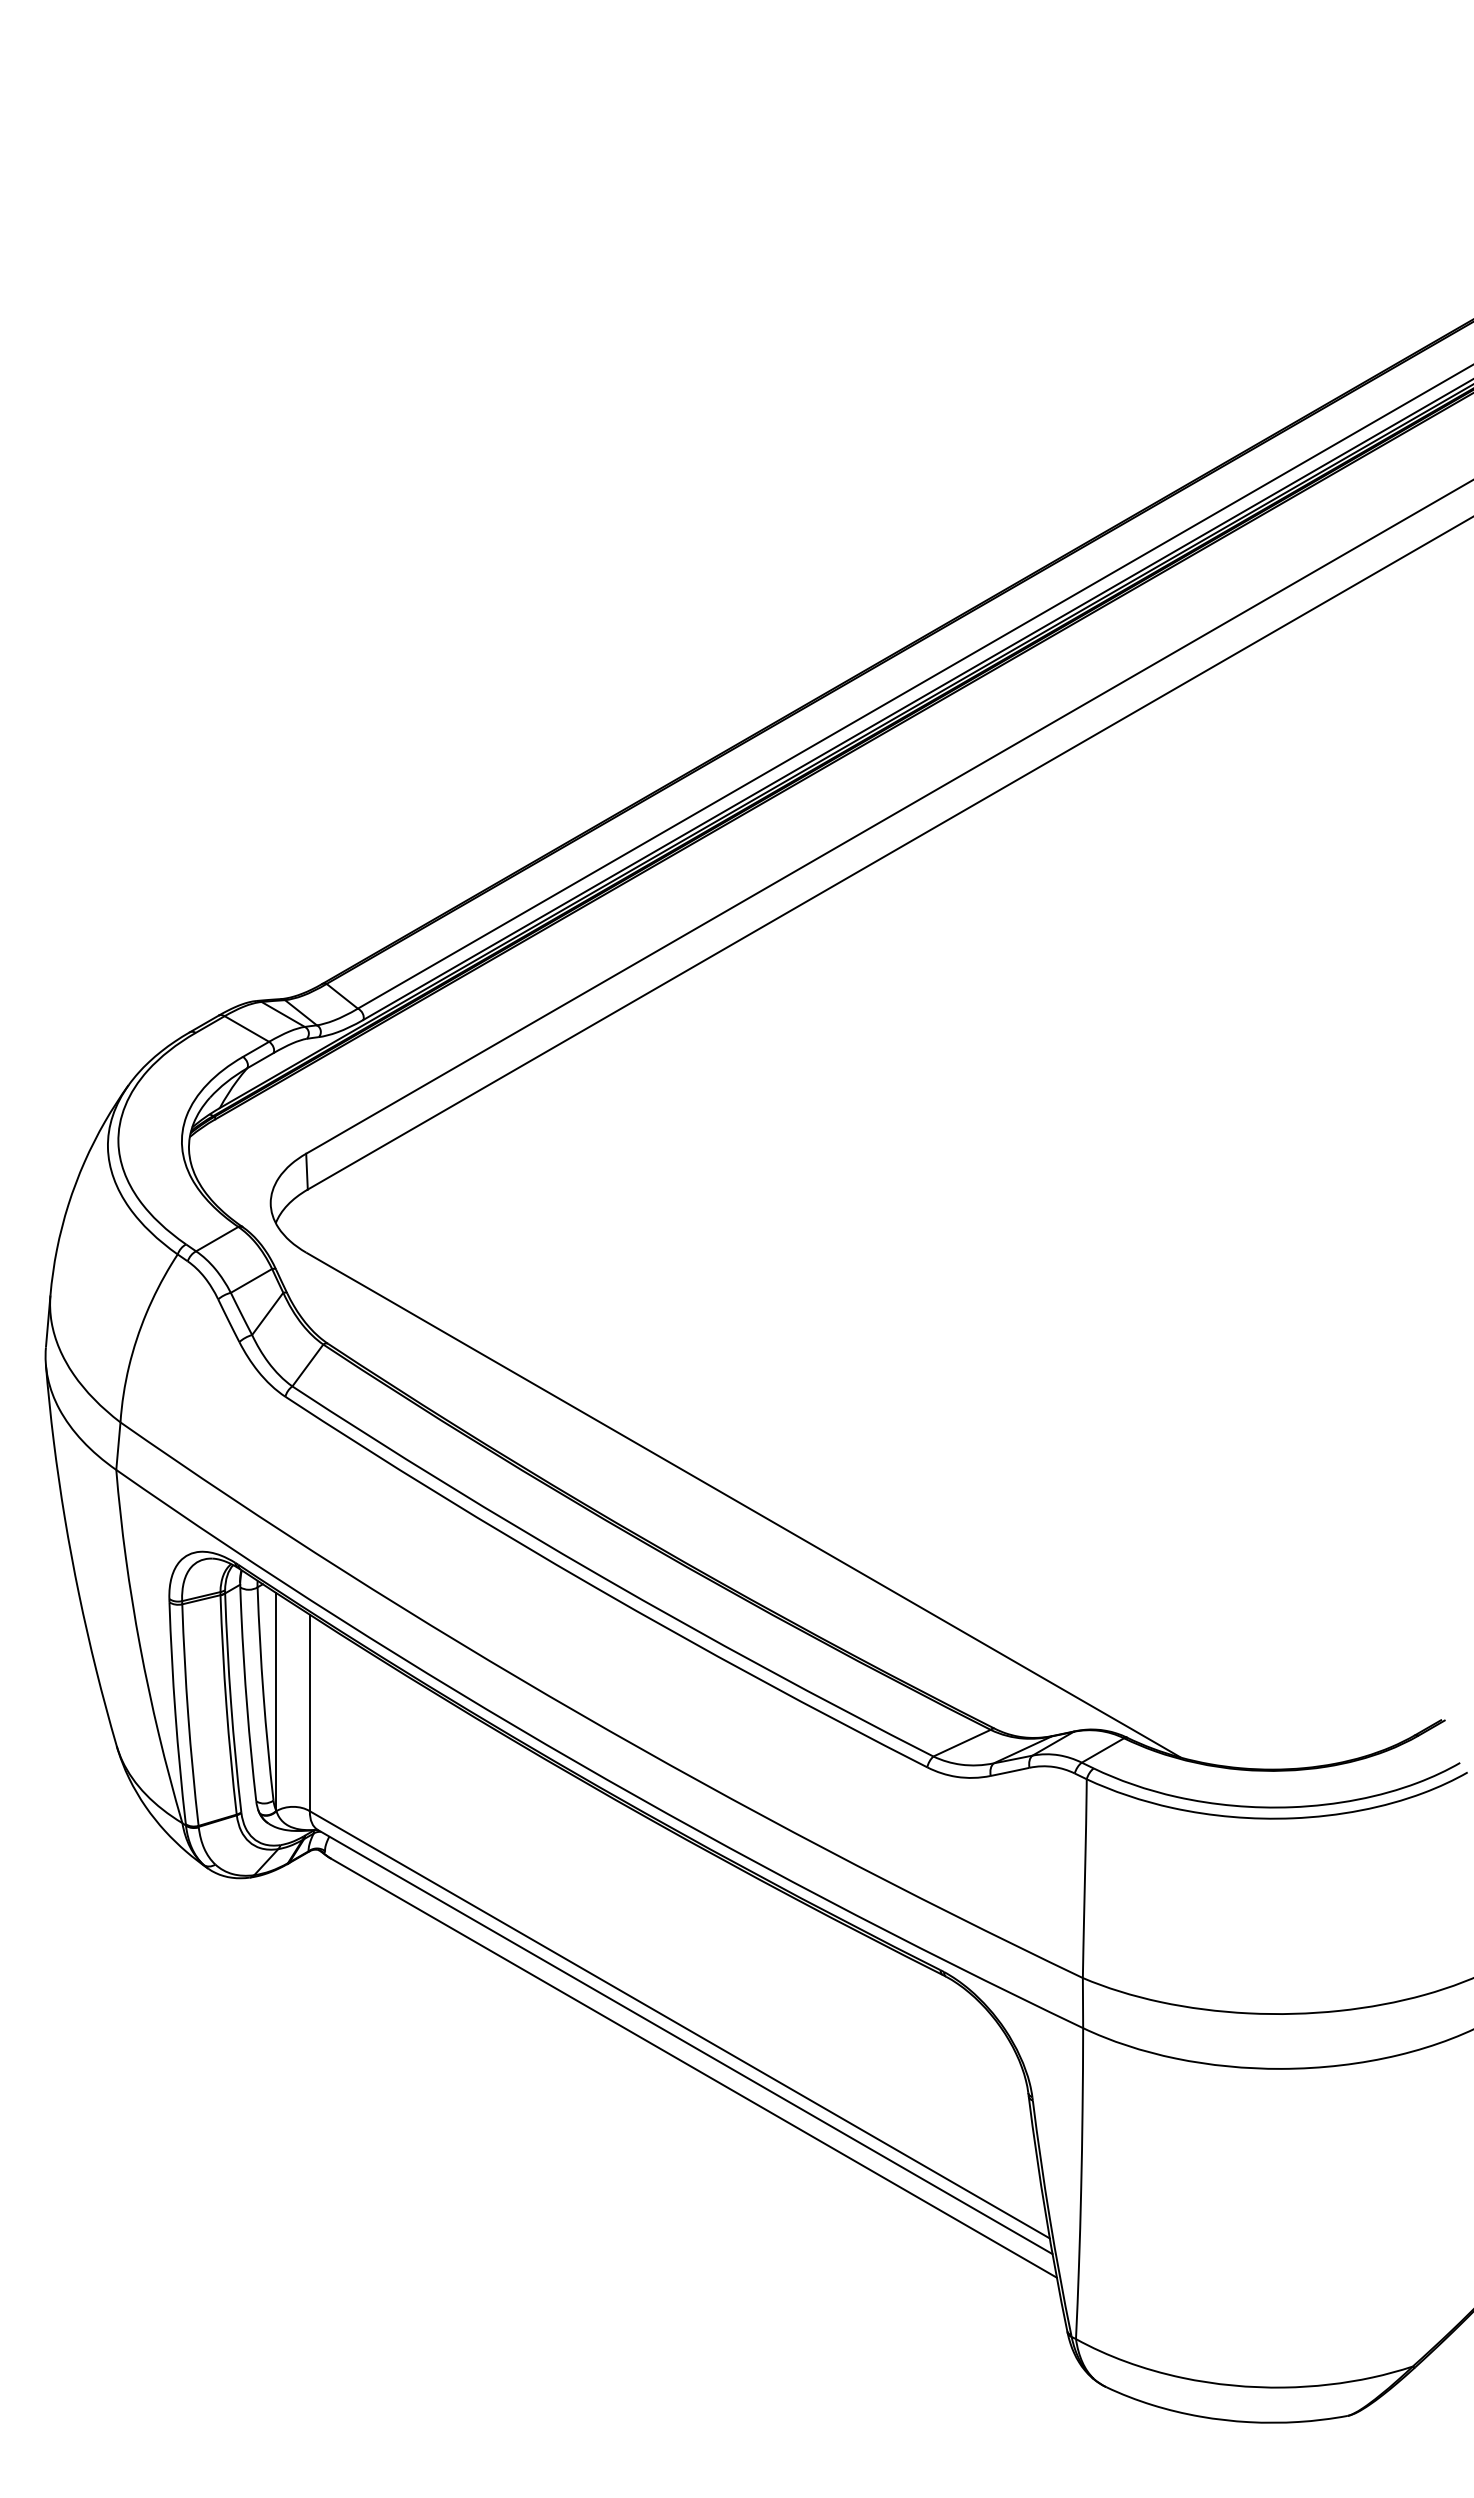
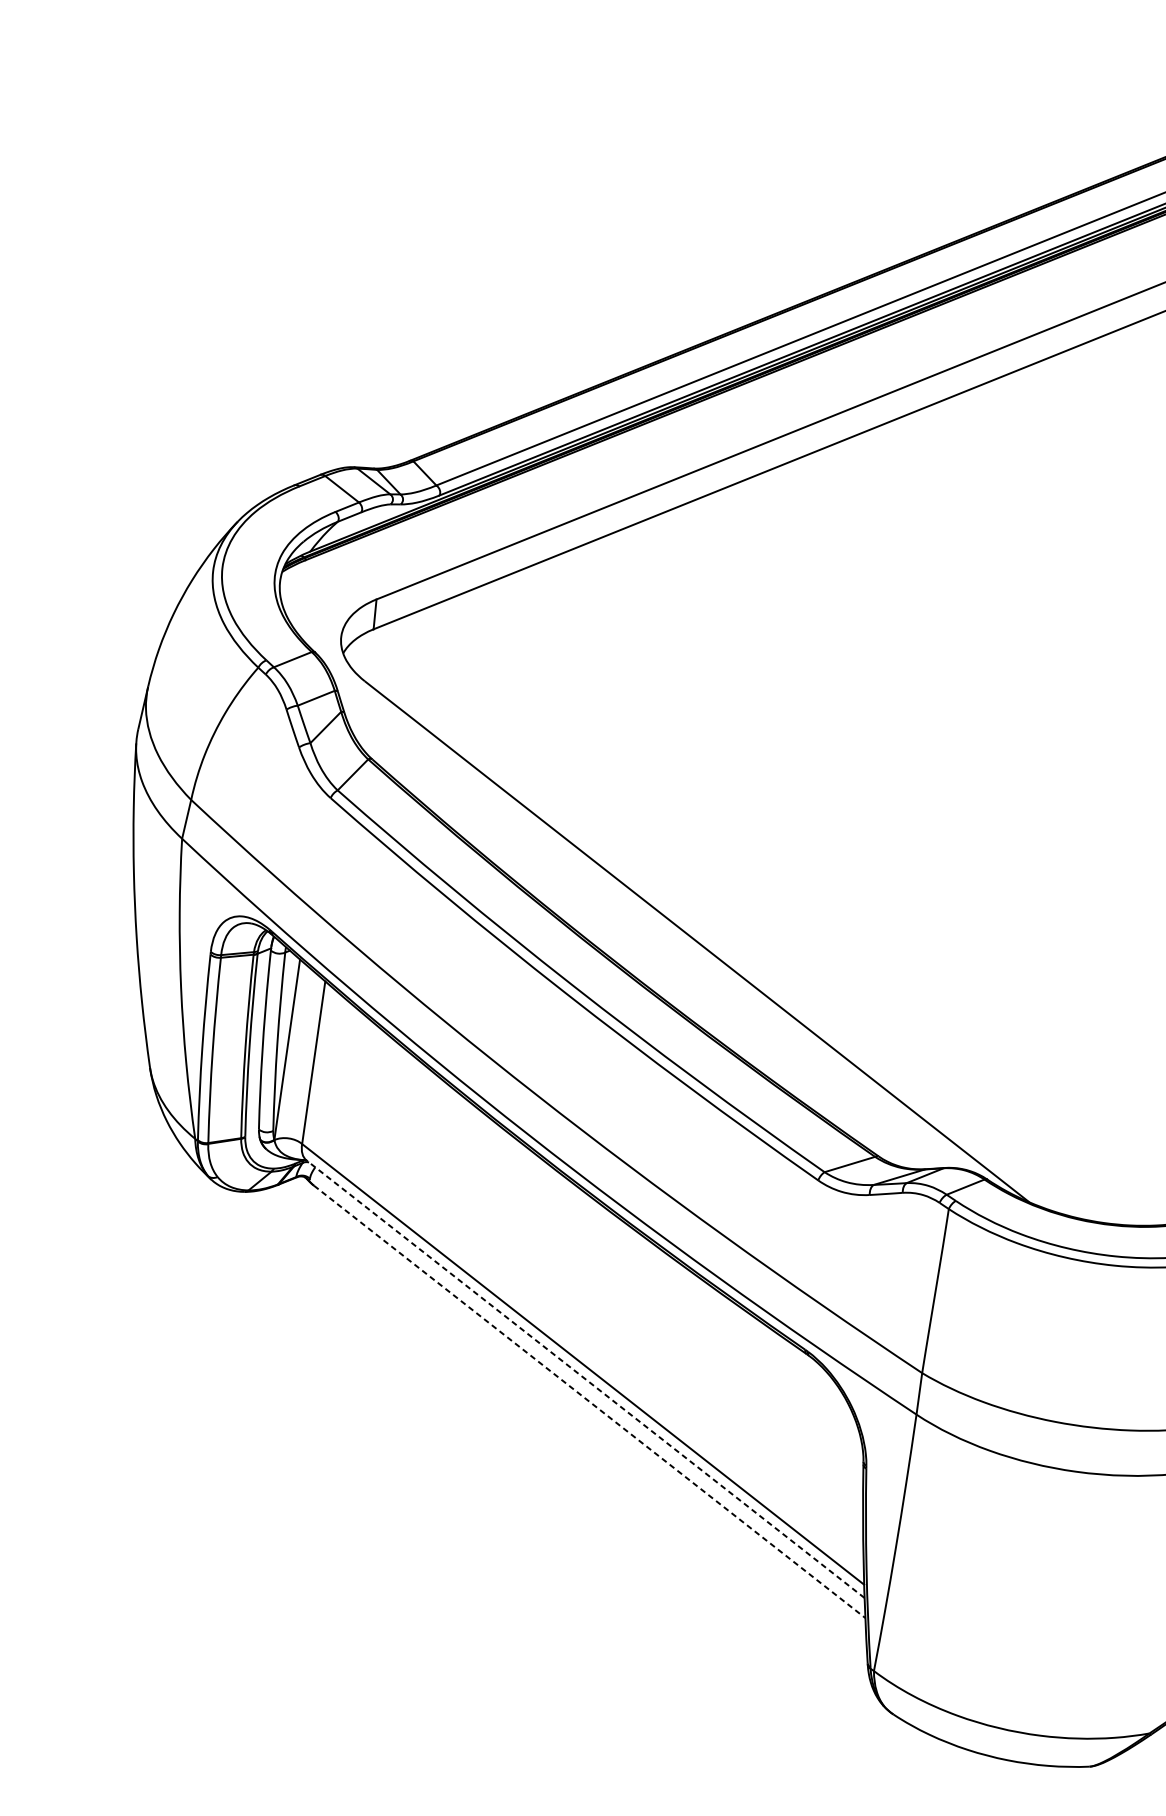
line: (684, 2041) -> (585, 1378), solid -> dashed
line: (694, 2068) -> (590, 1402), solid -> dashed

